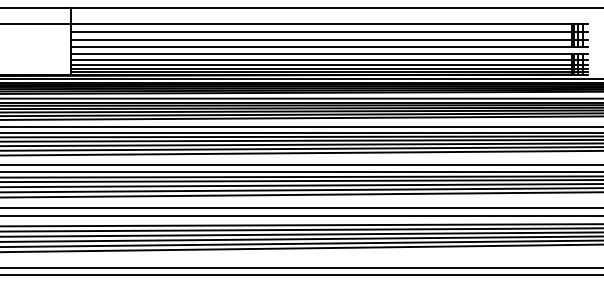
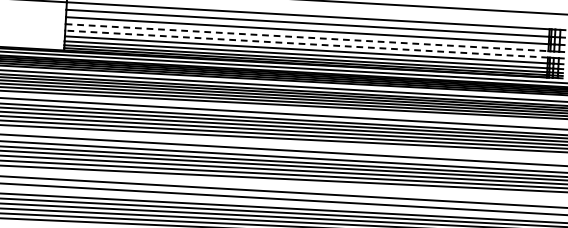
line: (321, 47) -> (307, 37), solid -> dashed
line: (321, 53) -> (306, 43), solid -> dashed

